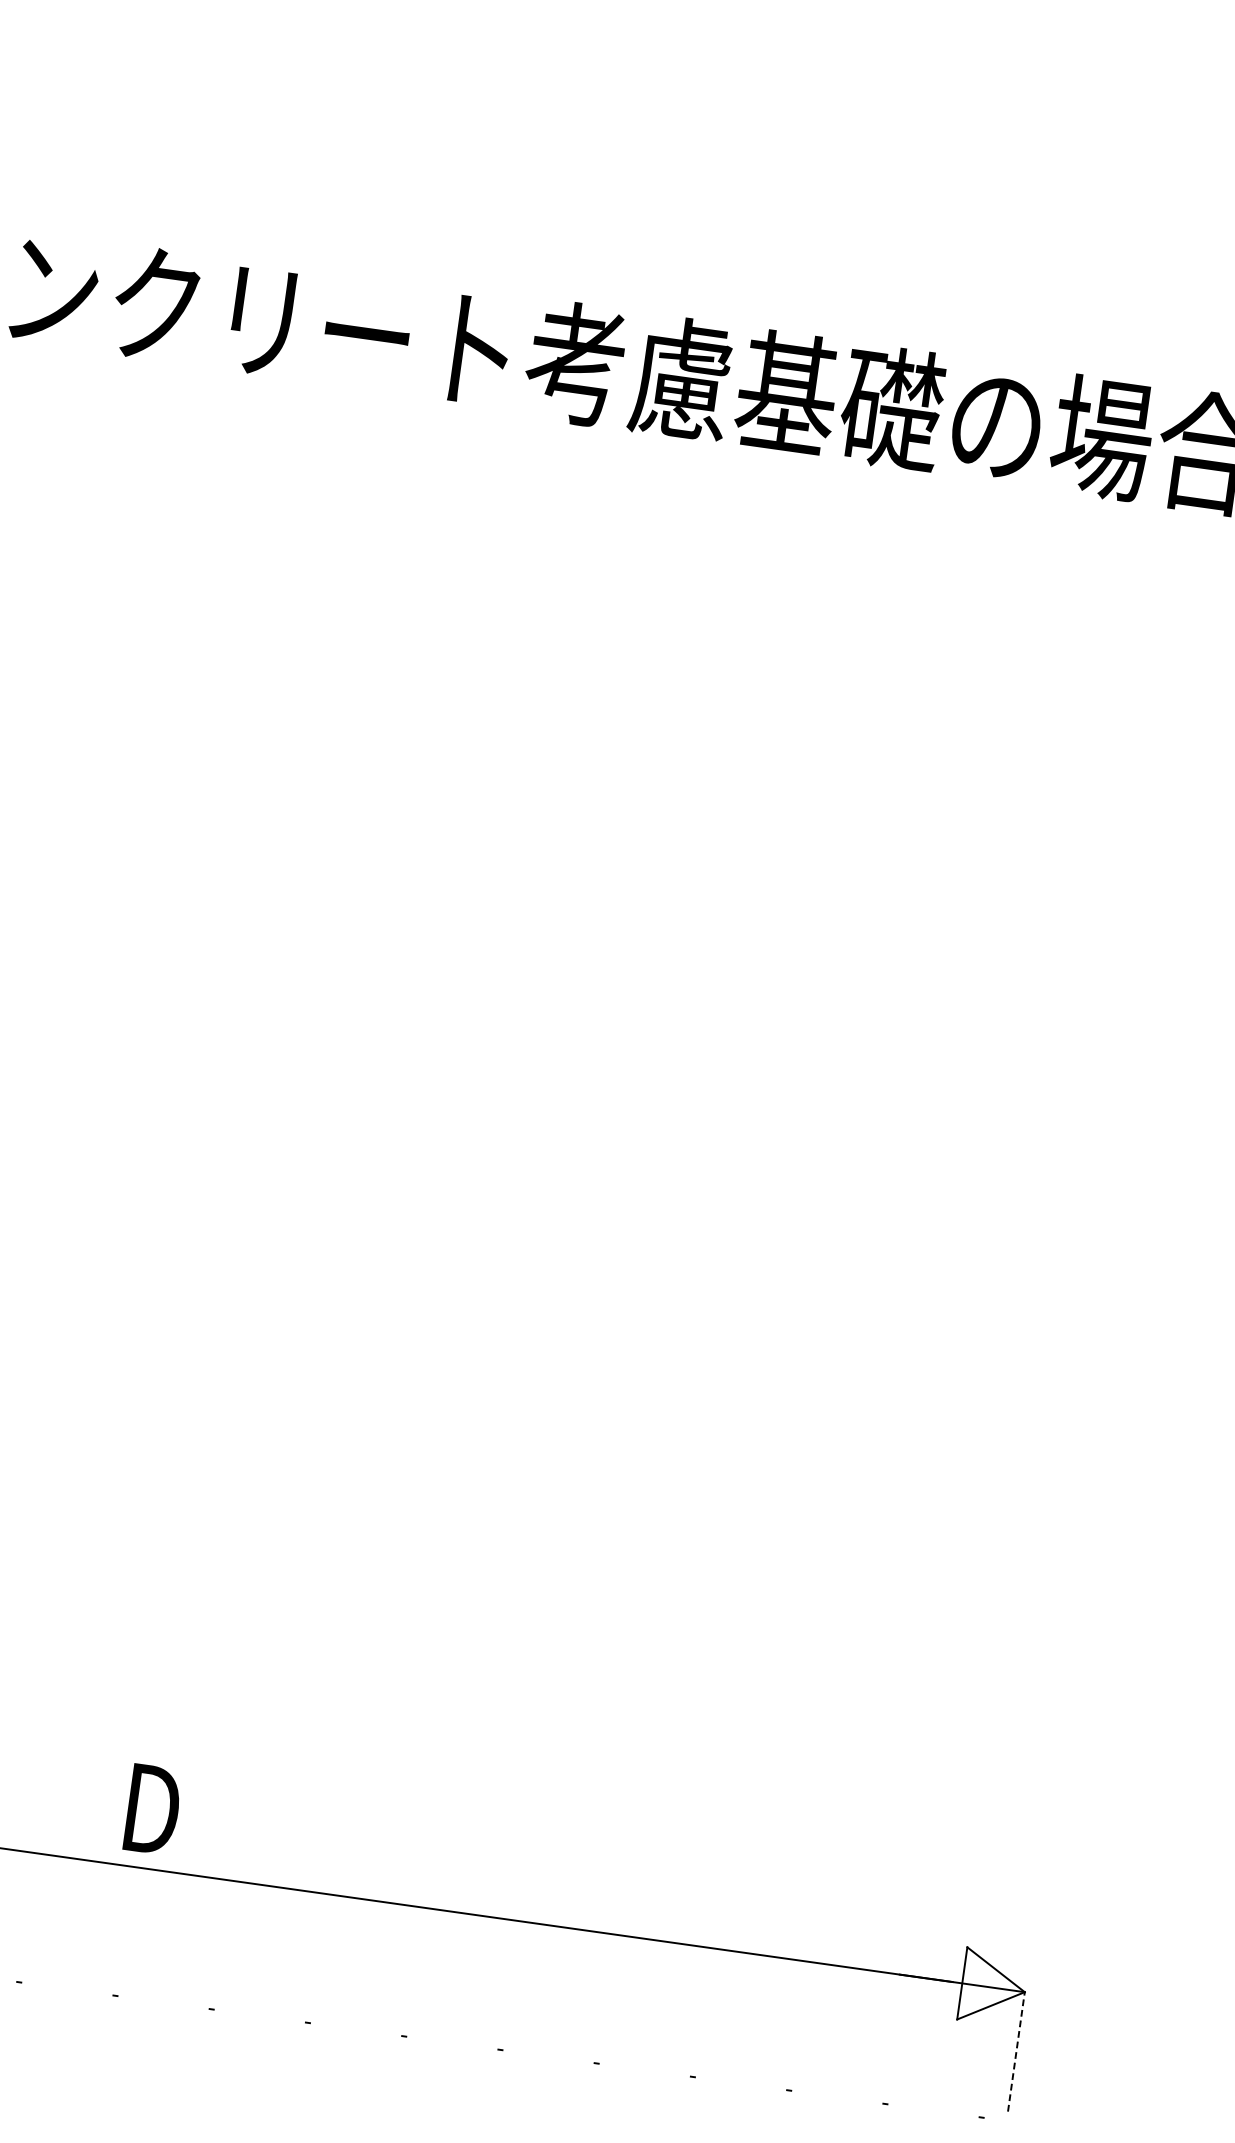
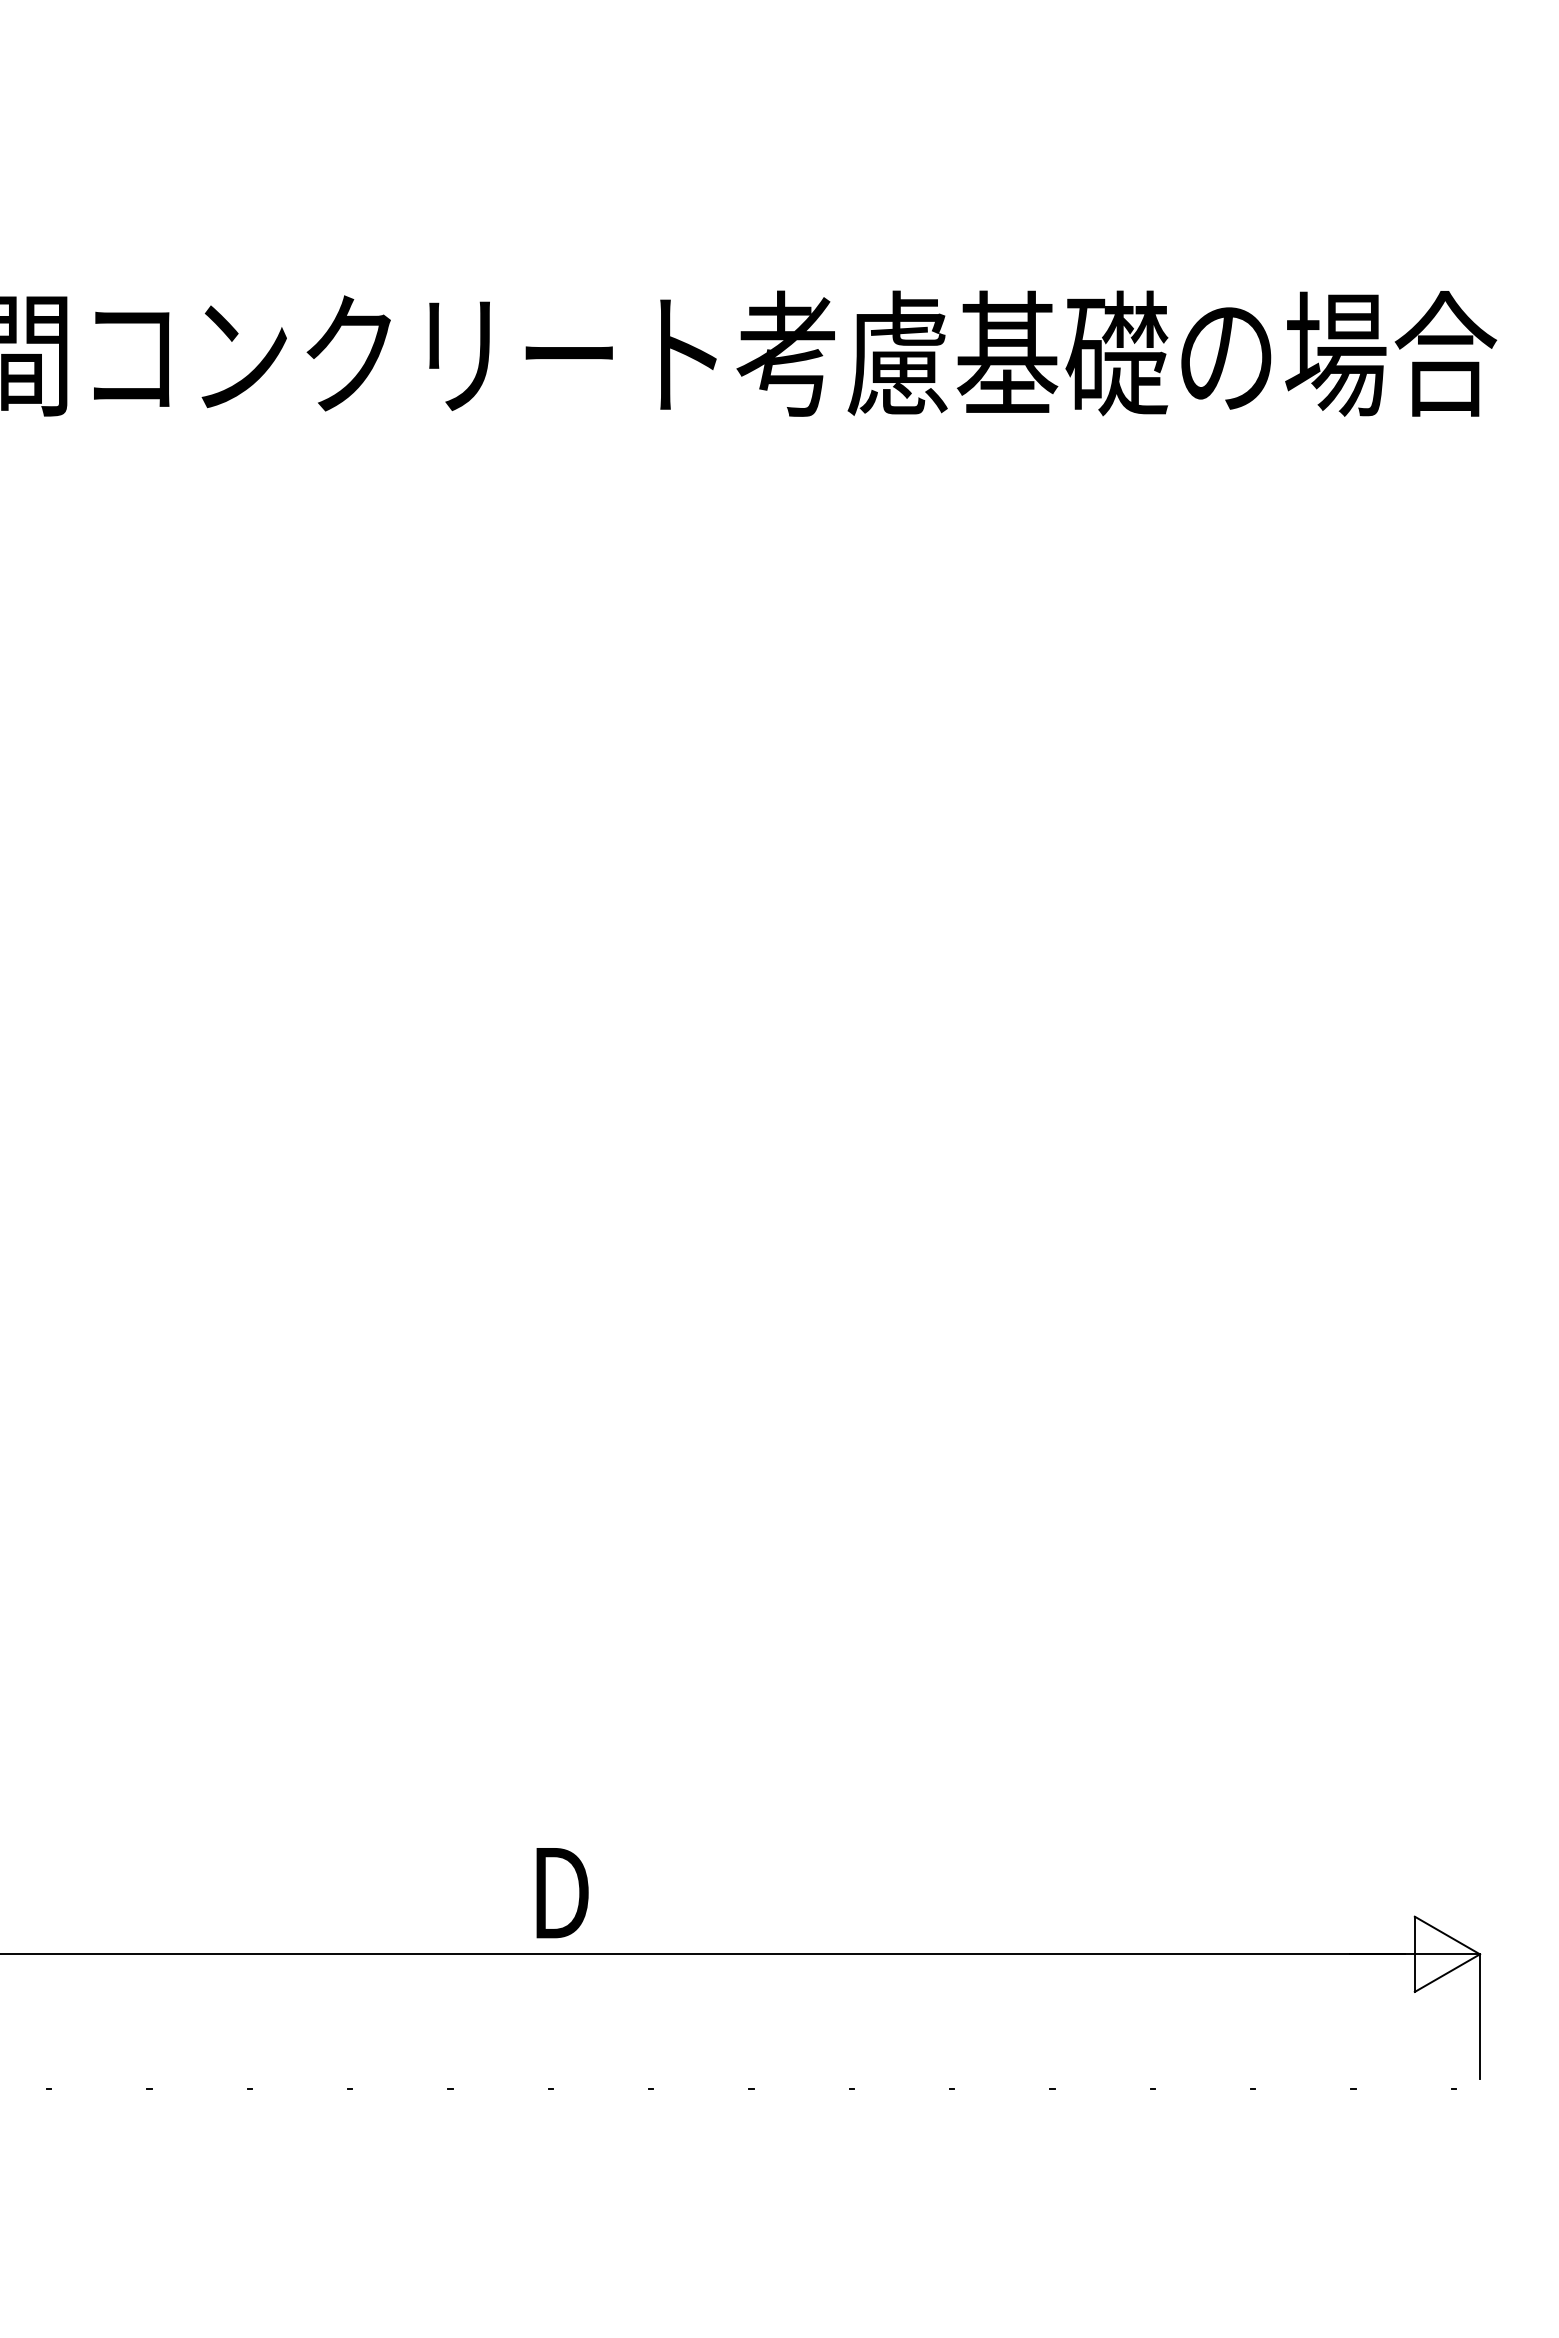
line: (1016, 2051) -> (1480, 2016), dashed -> solid

